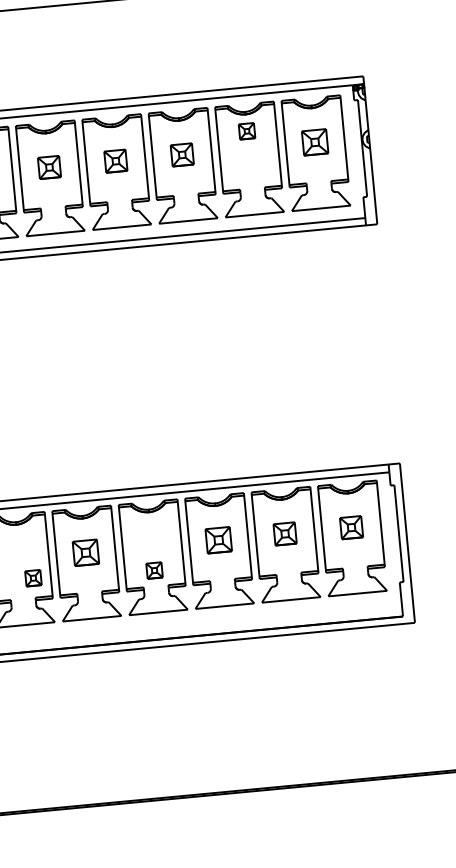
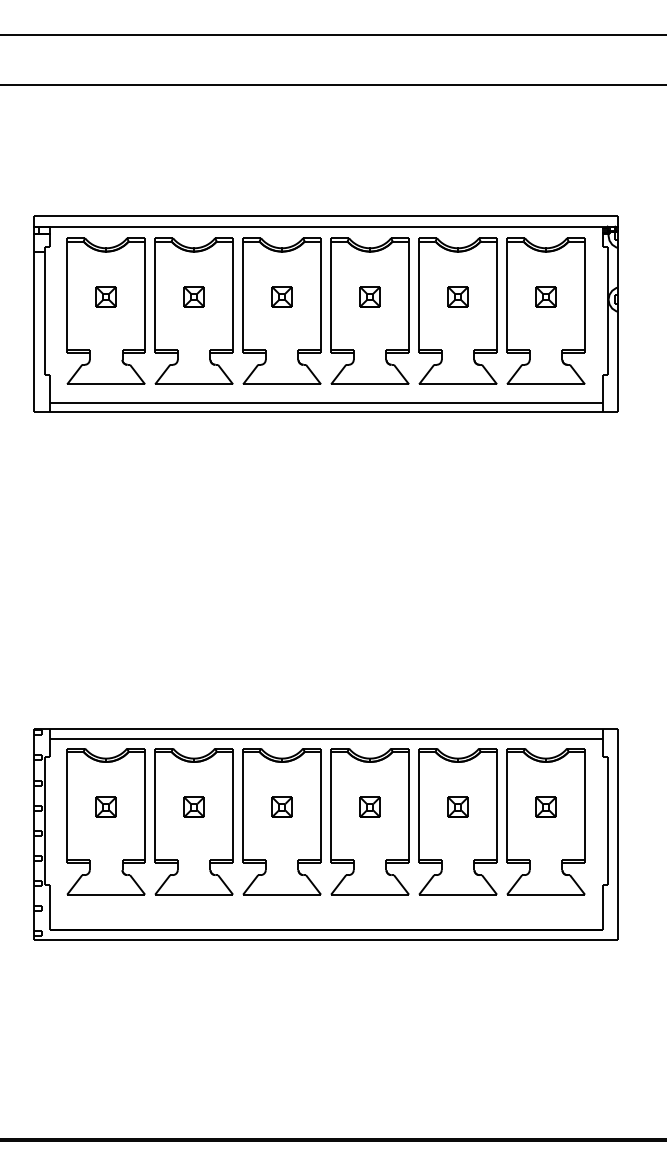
part: (246, 131) -> (457, 296), moved
part: (314, 142) -> (545, 296), size x0.62
part: (181, 154) -> (369, 296), size x0.71
part: (115, 160) -> (281, 296), size x0.71
part: (48, 167) -> (193, 296), size x0.71
part: (351, 527) -> (545, 806), size x0.71
part: (284, 533) -> (457, 806), size x0.71
part: (218, 539) -> (369, 806), size x0.62
part: (85, 552) -> (193, 806), size x0.62
part: (154, 570) -> (281, 806), moved
part: (32, 577) -> (105, 806), moved

